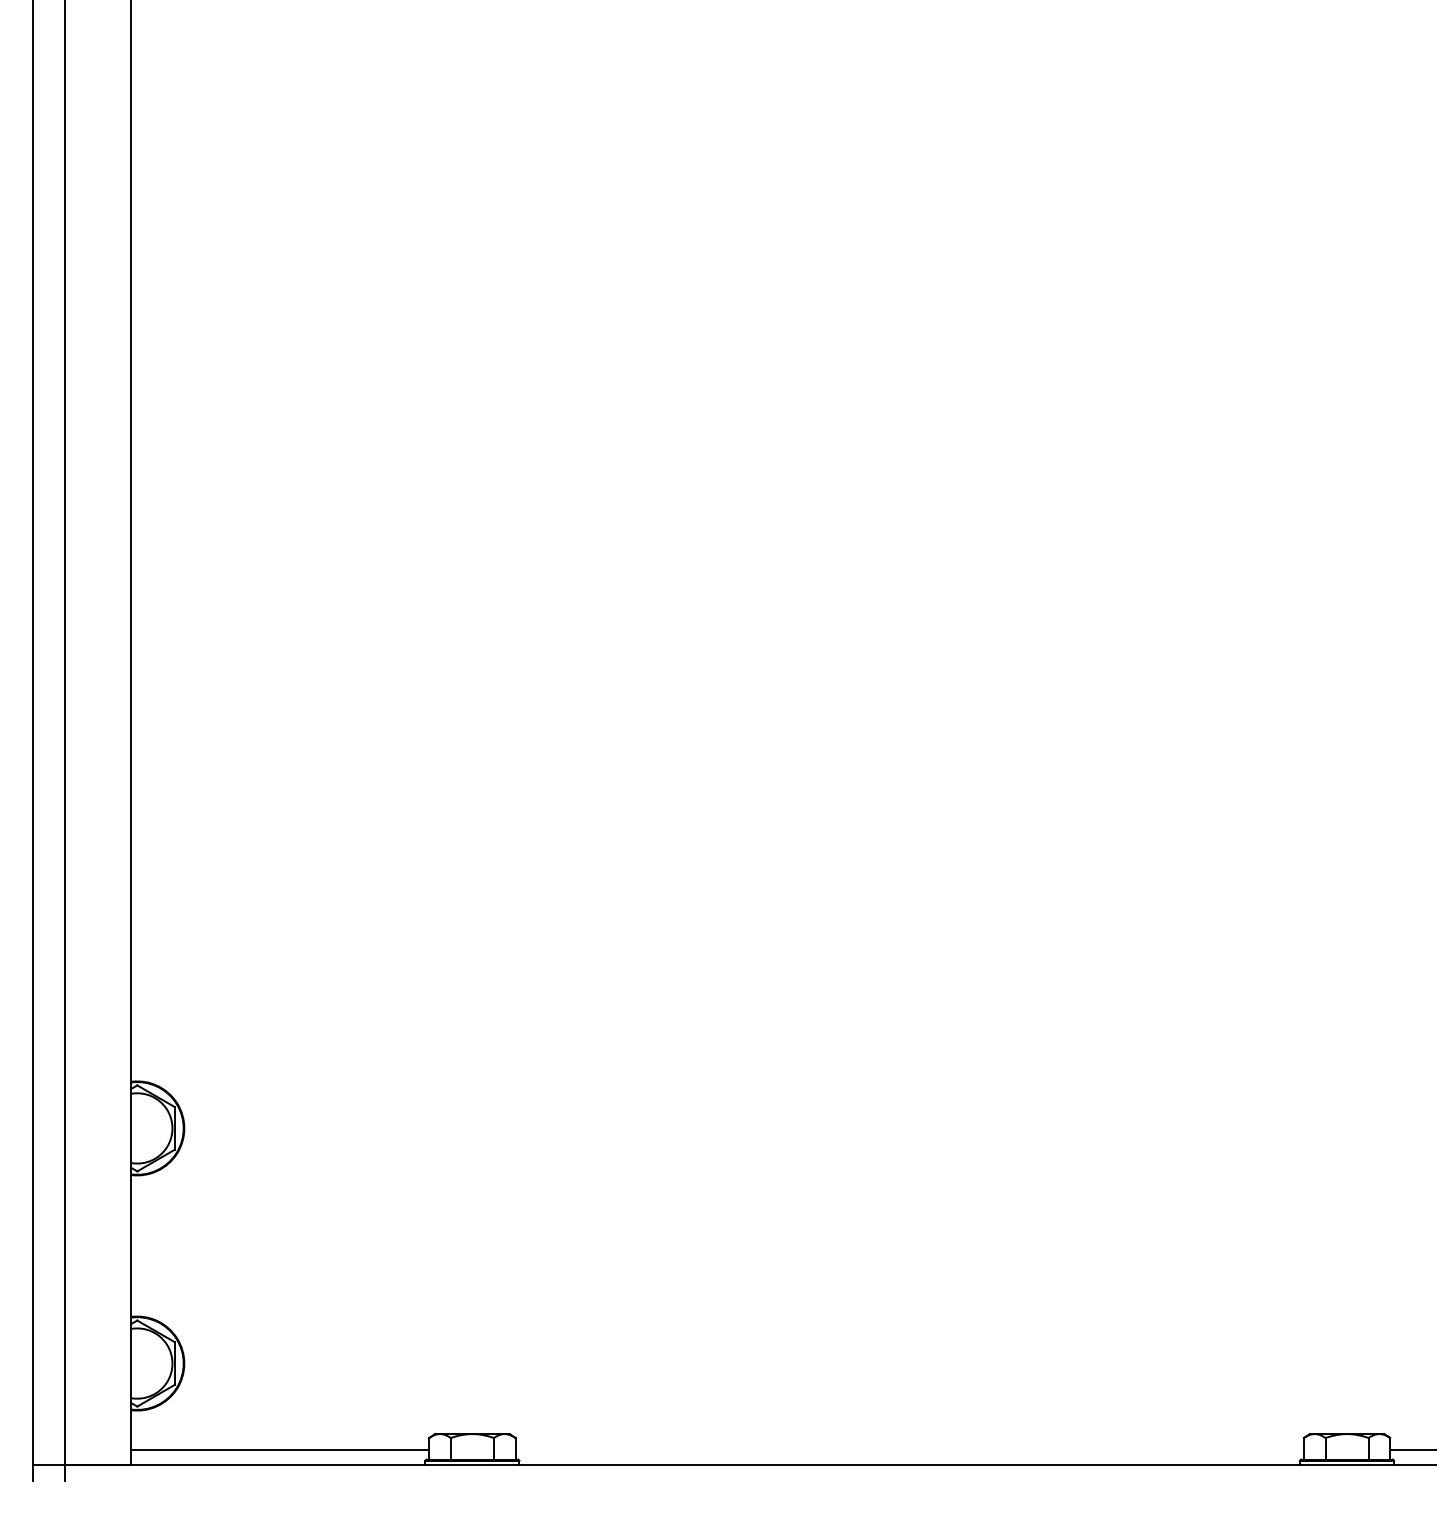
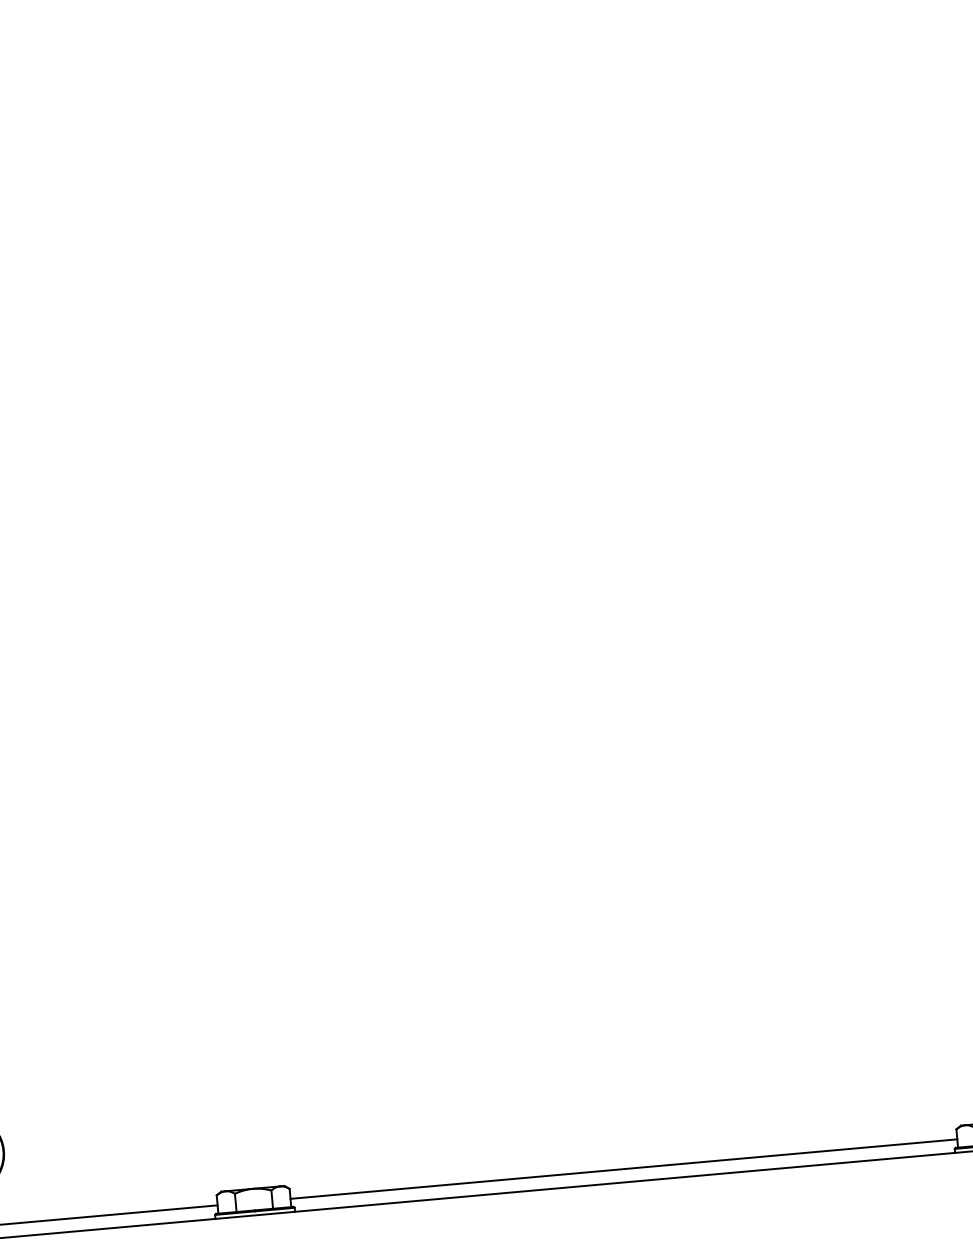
line: (909, 1449) -> (623, 1168), added

